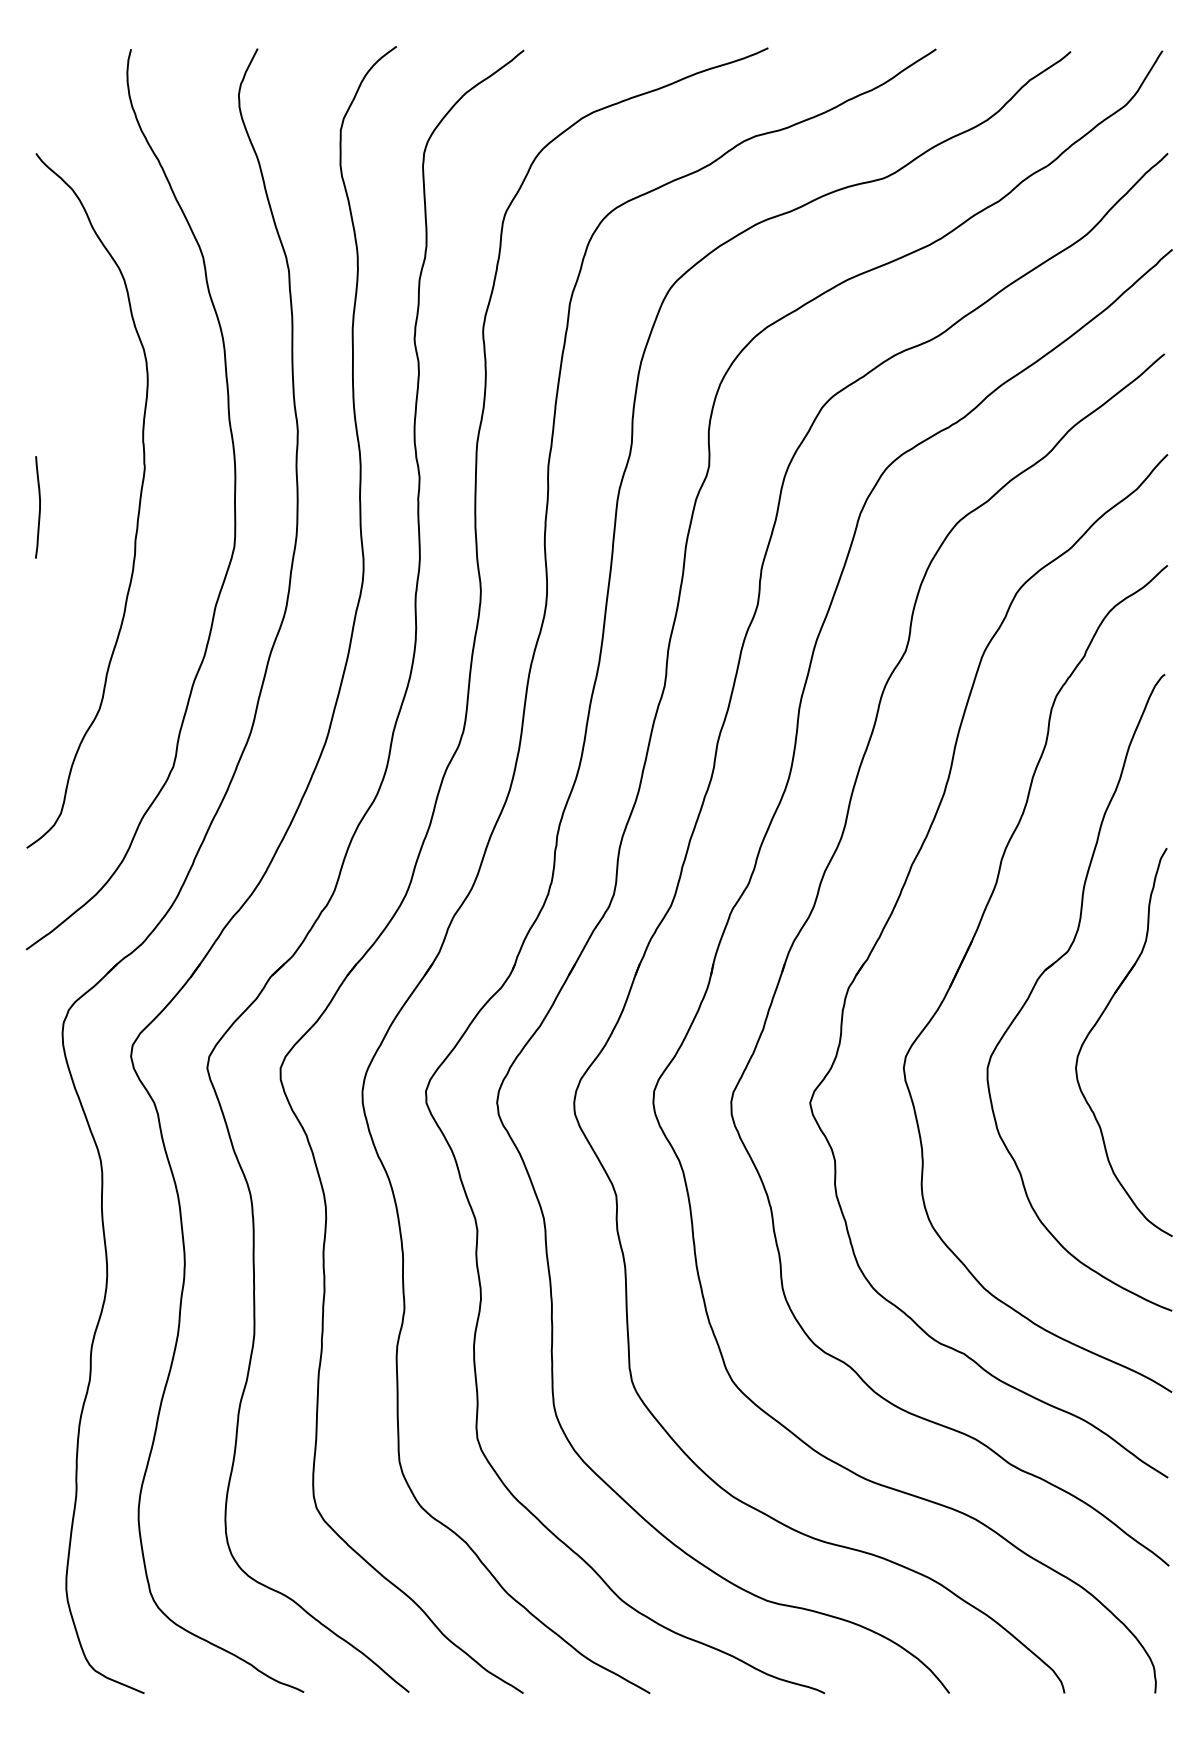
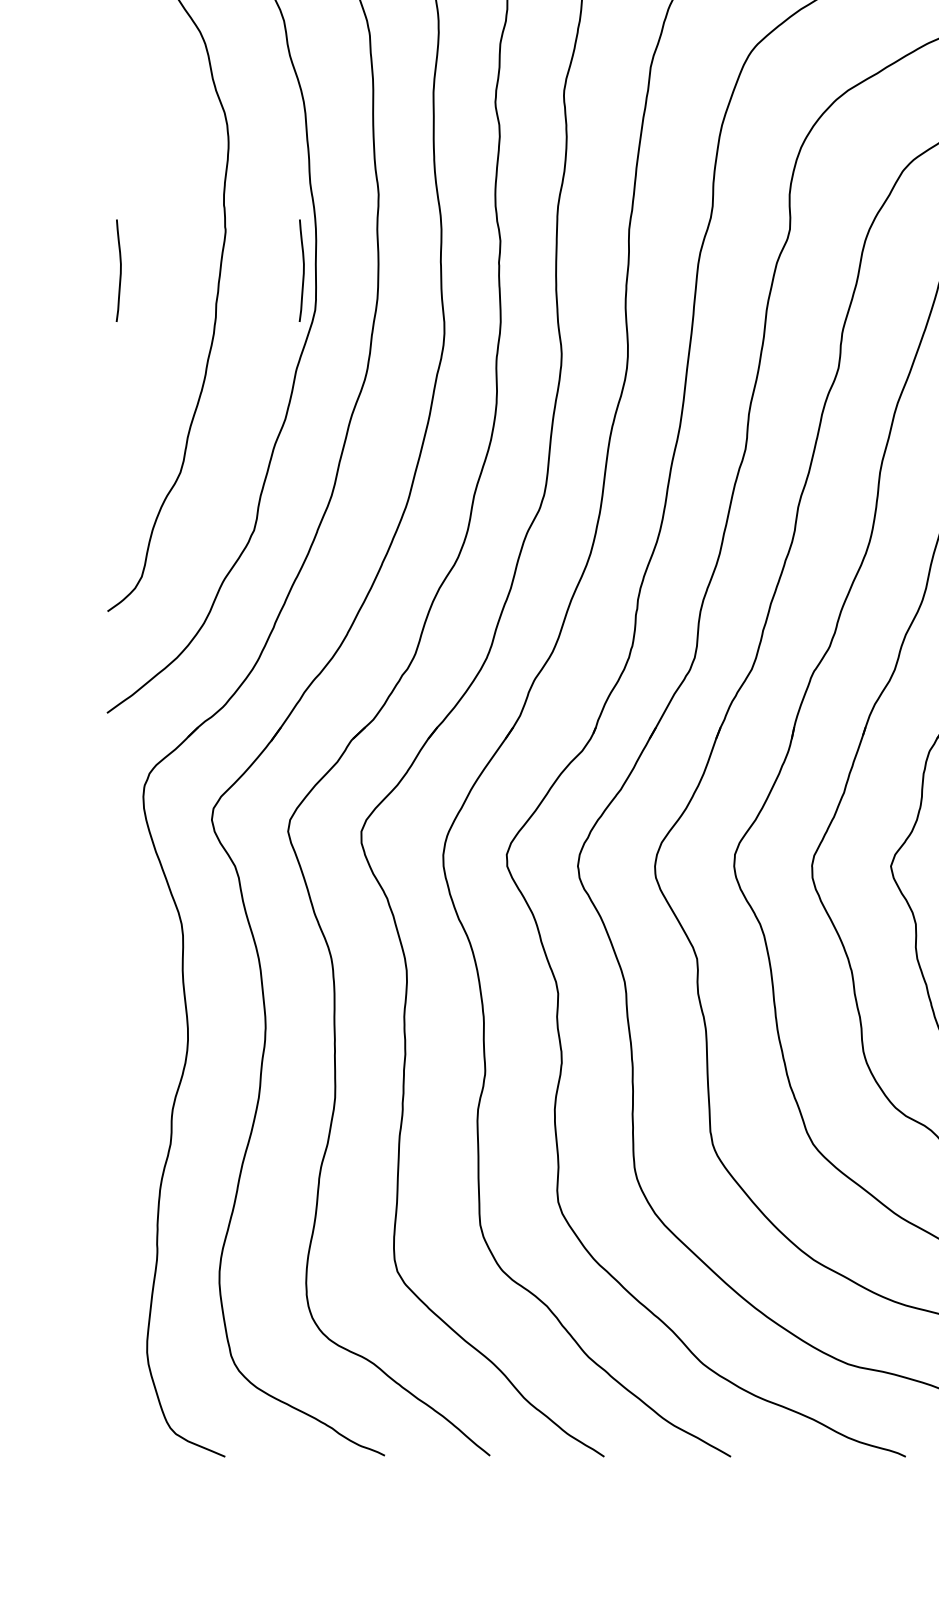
curve: (222, 507) -> (303, 270), added

